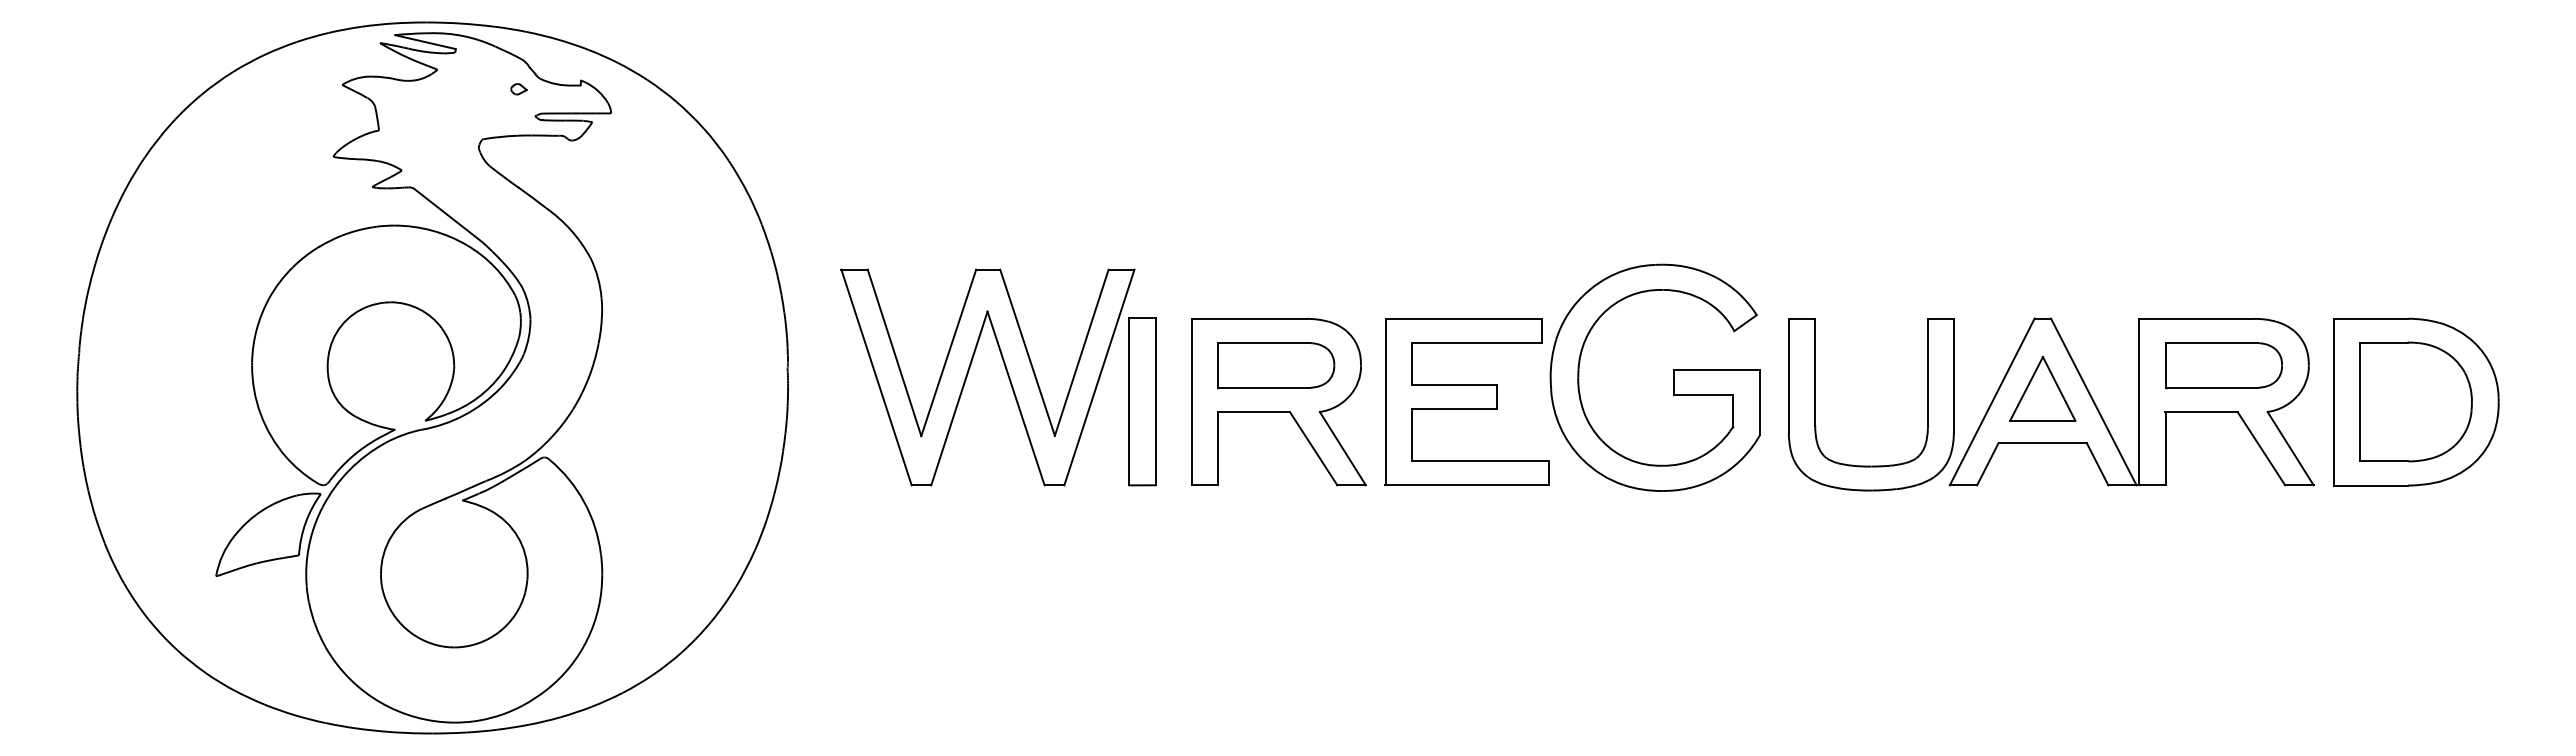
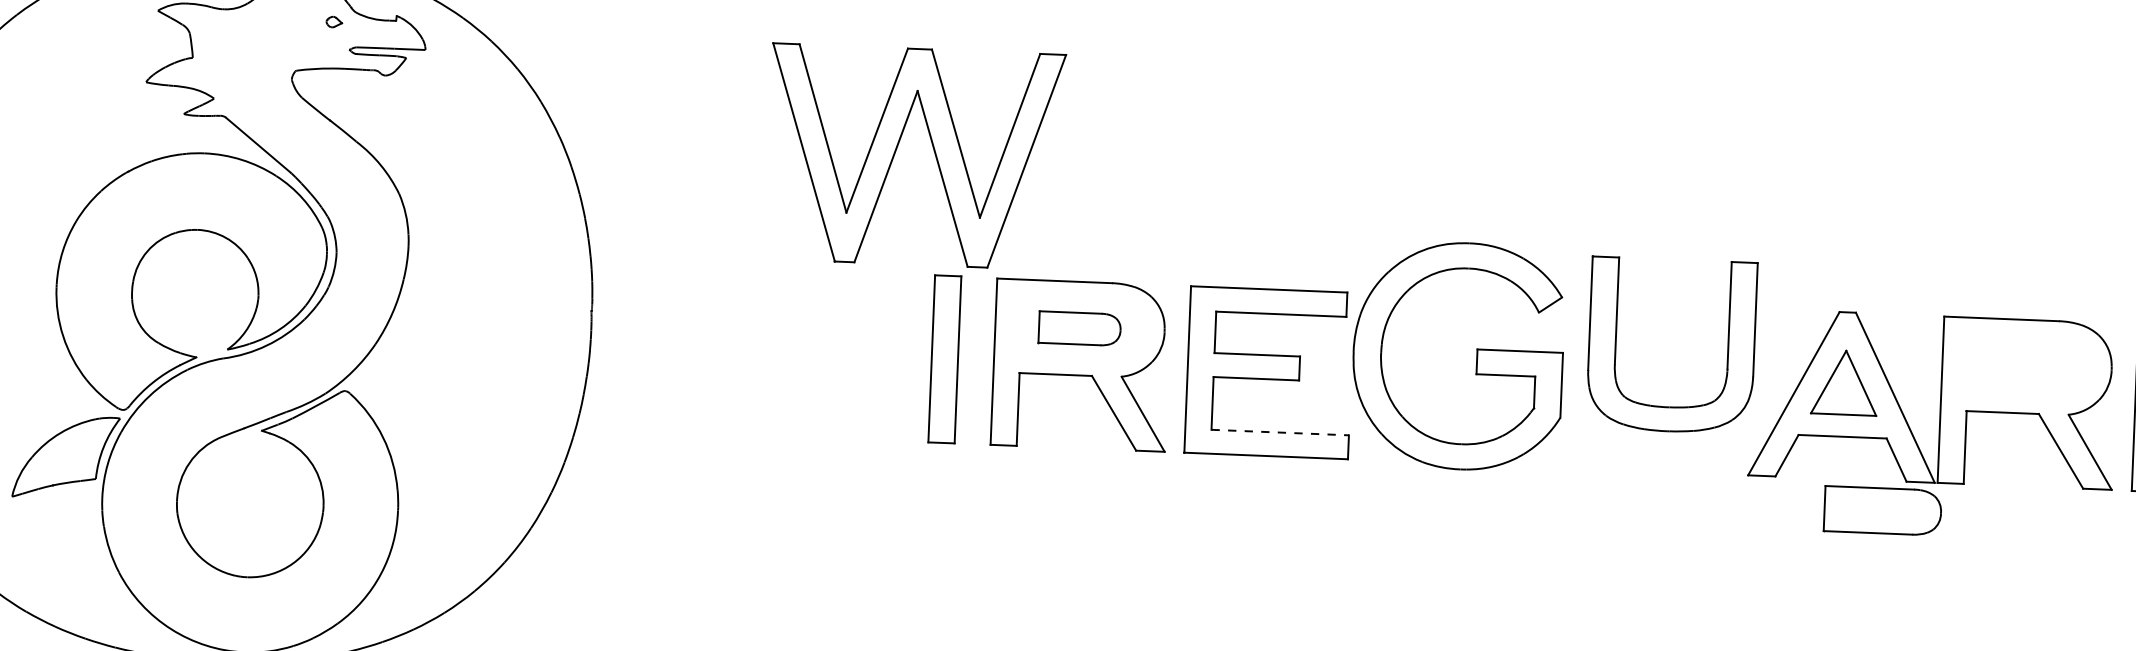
part: (1276, 365) -> (1080, 328), size x0.7
part: (2223, 365) -> (1882, 510), moved
part: (969, 371) -> (897, 150), moved
part: (1815, 404) -> (1616, 343), moved
line: (1480, 461) -> (1280, 432), solid -> dashed

